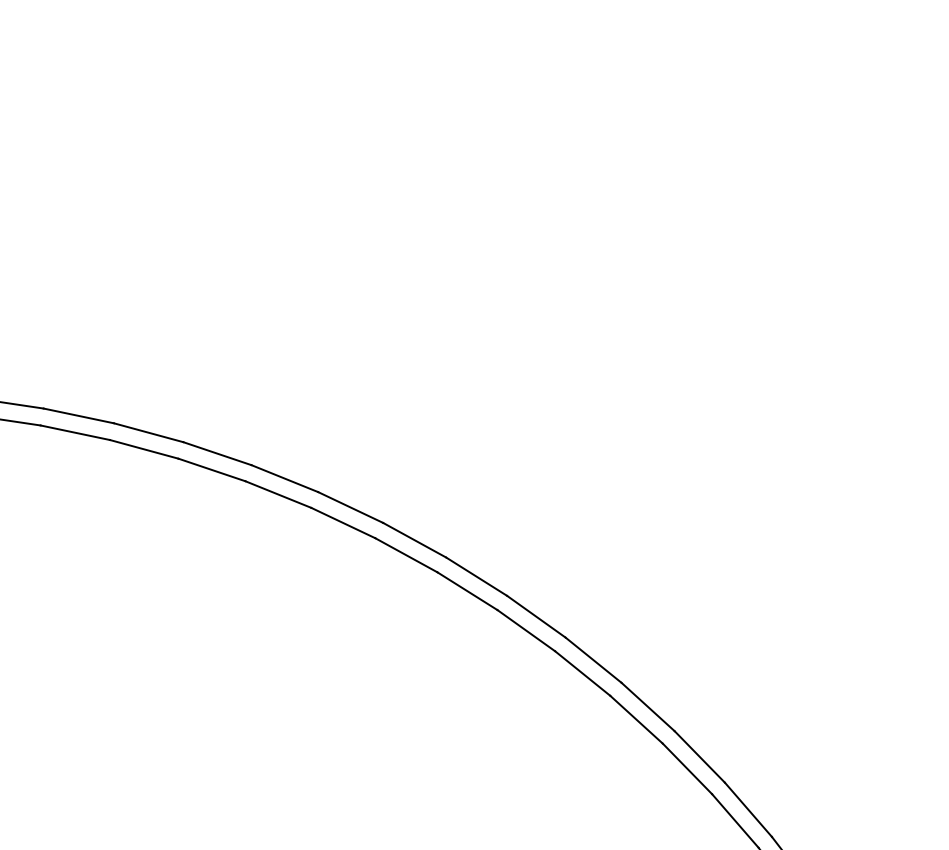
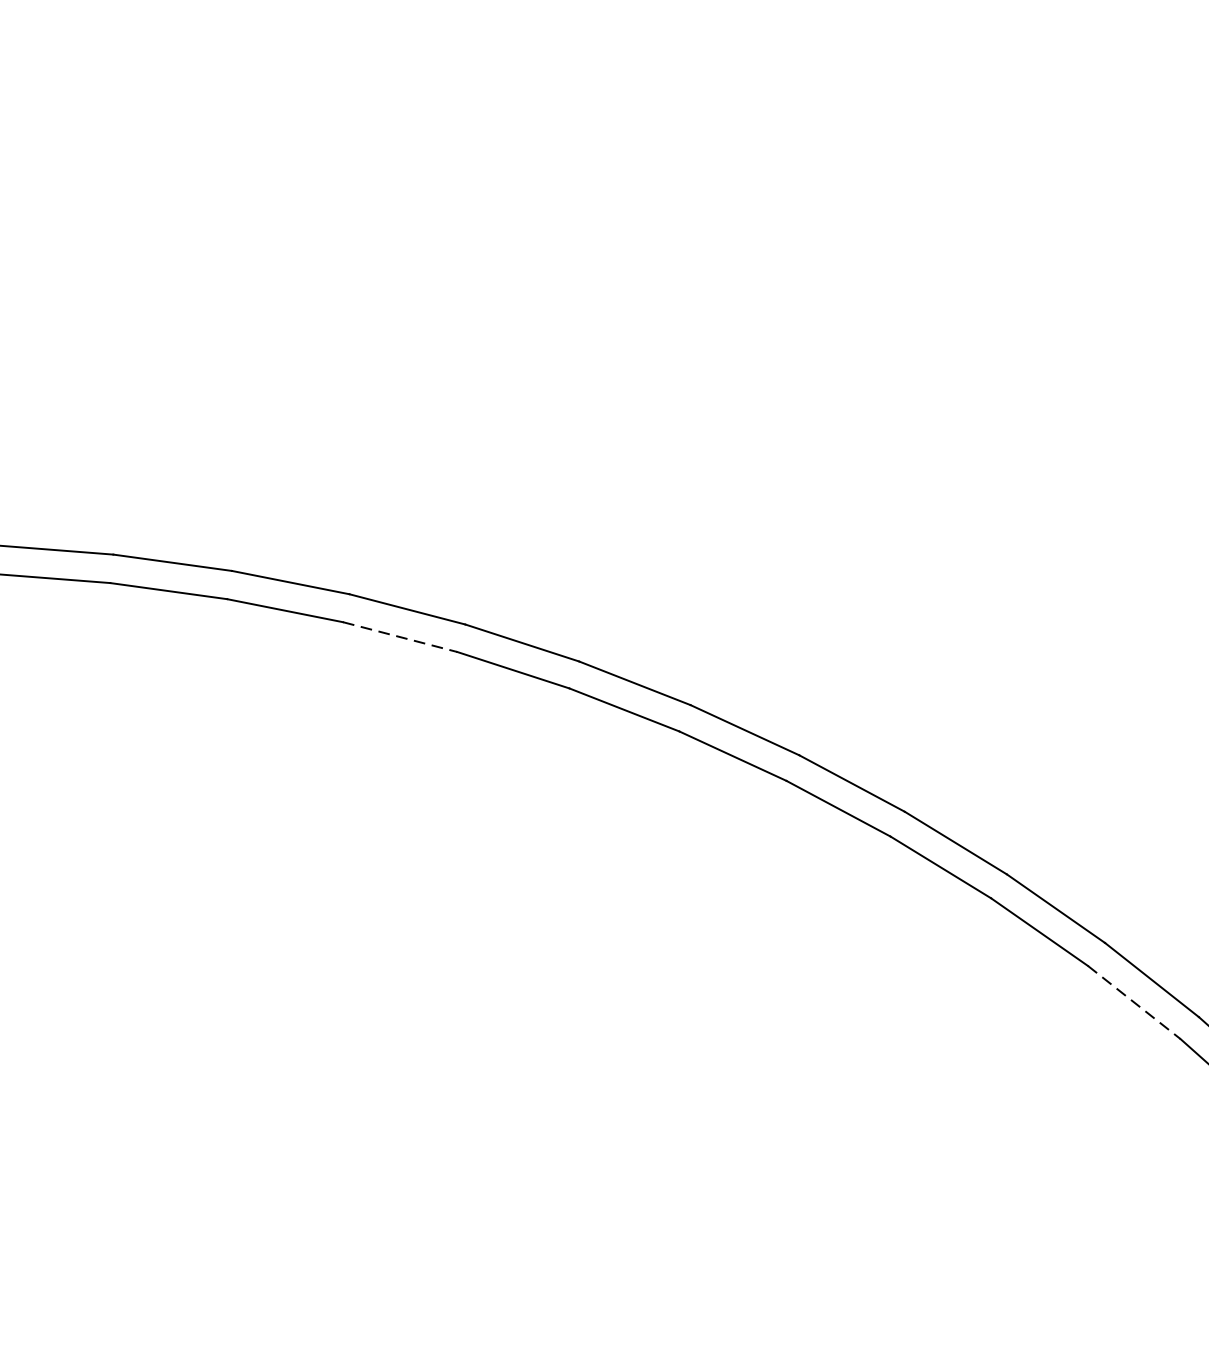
line: (212, 470) -> (401, 637), solid -> dashed
line: (636, 719) -> (1134, 1002), solid -> dashed

